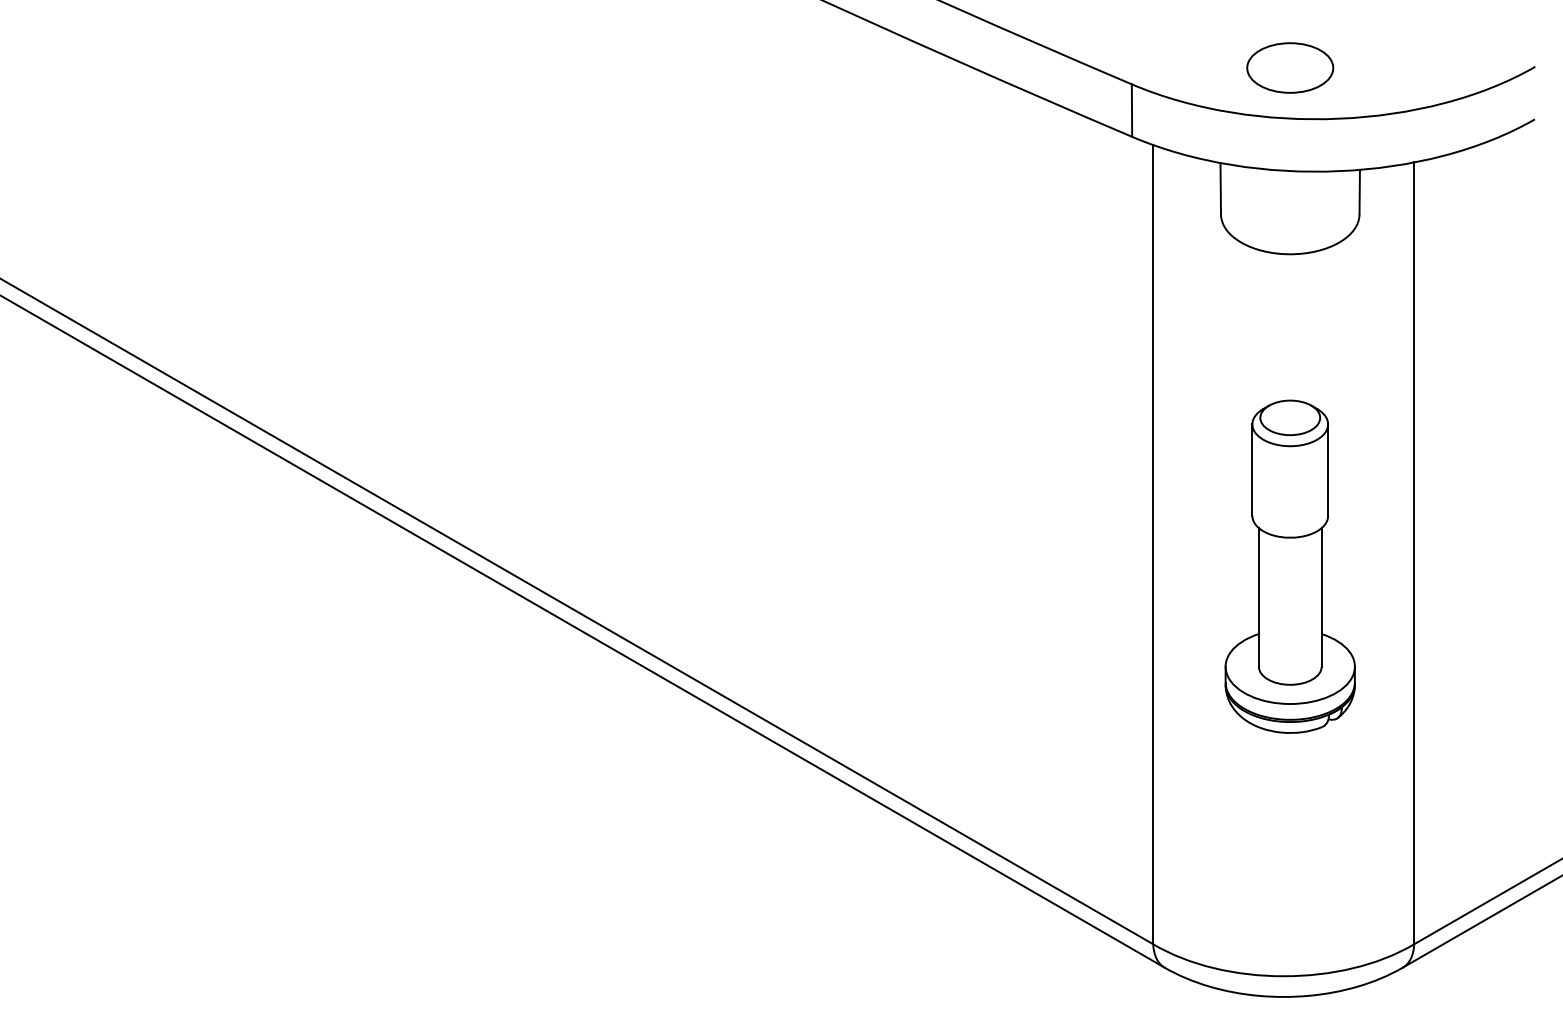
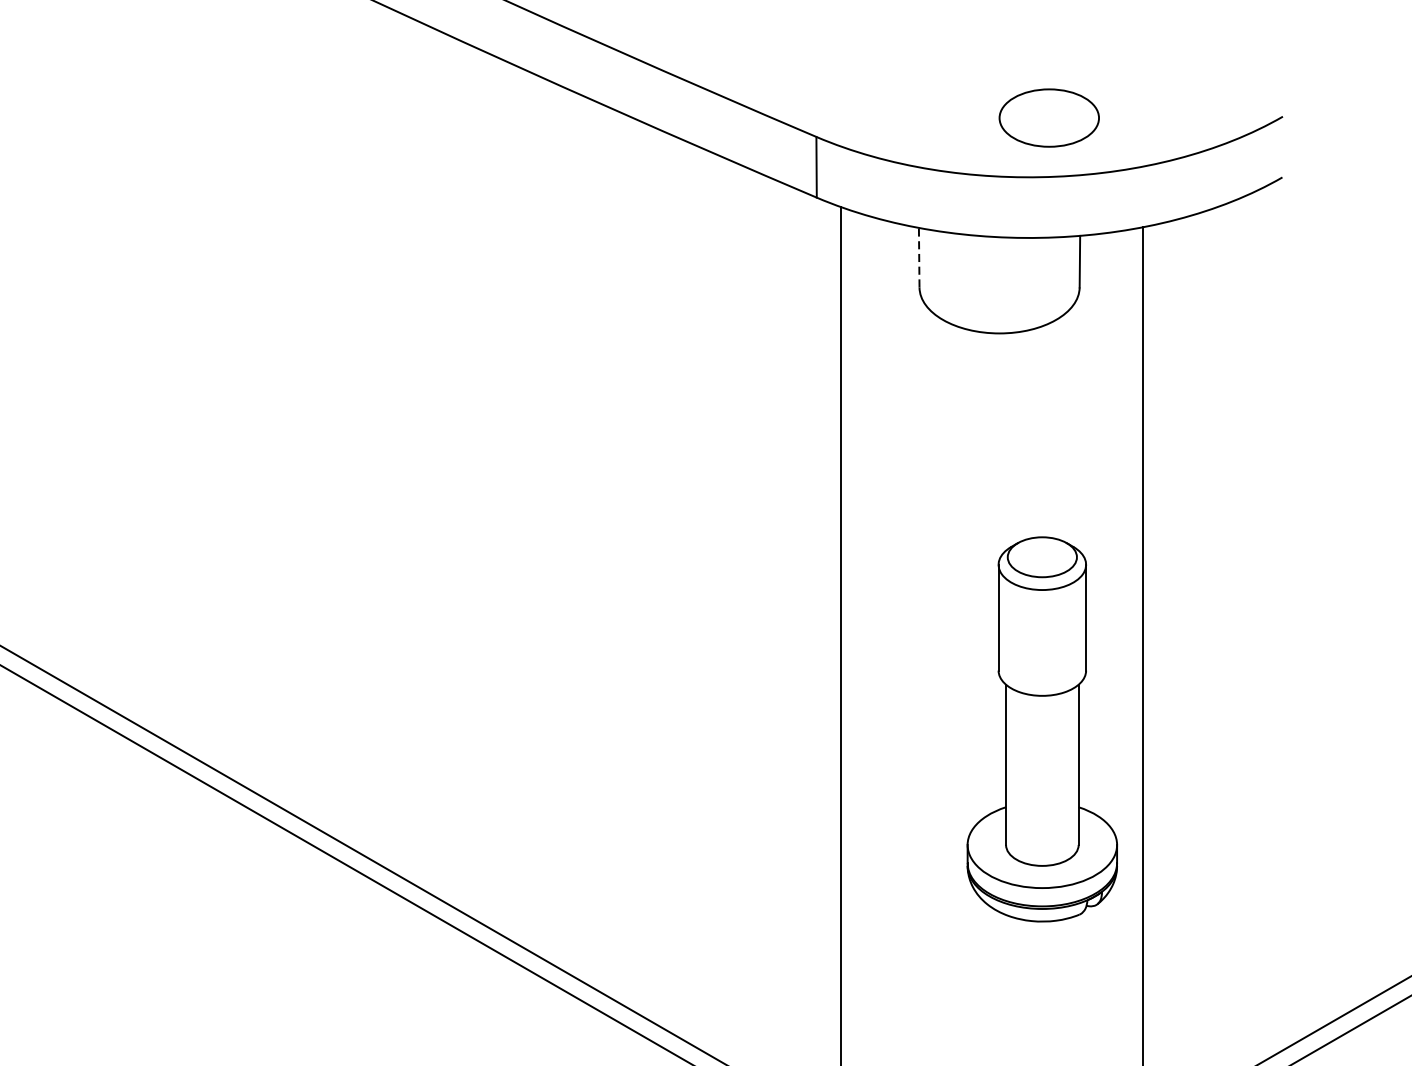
part: (1290, 67) -> (1049, 117), moved
line: (1220, 188) -> (918, 257), solid -> dashed
part: (1289, 566) -> (1041, 729), moved

